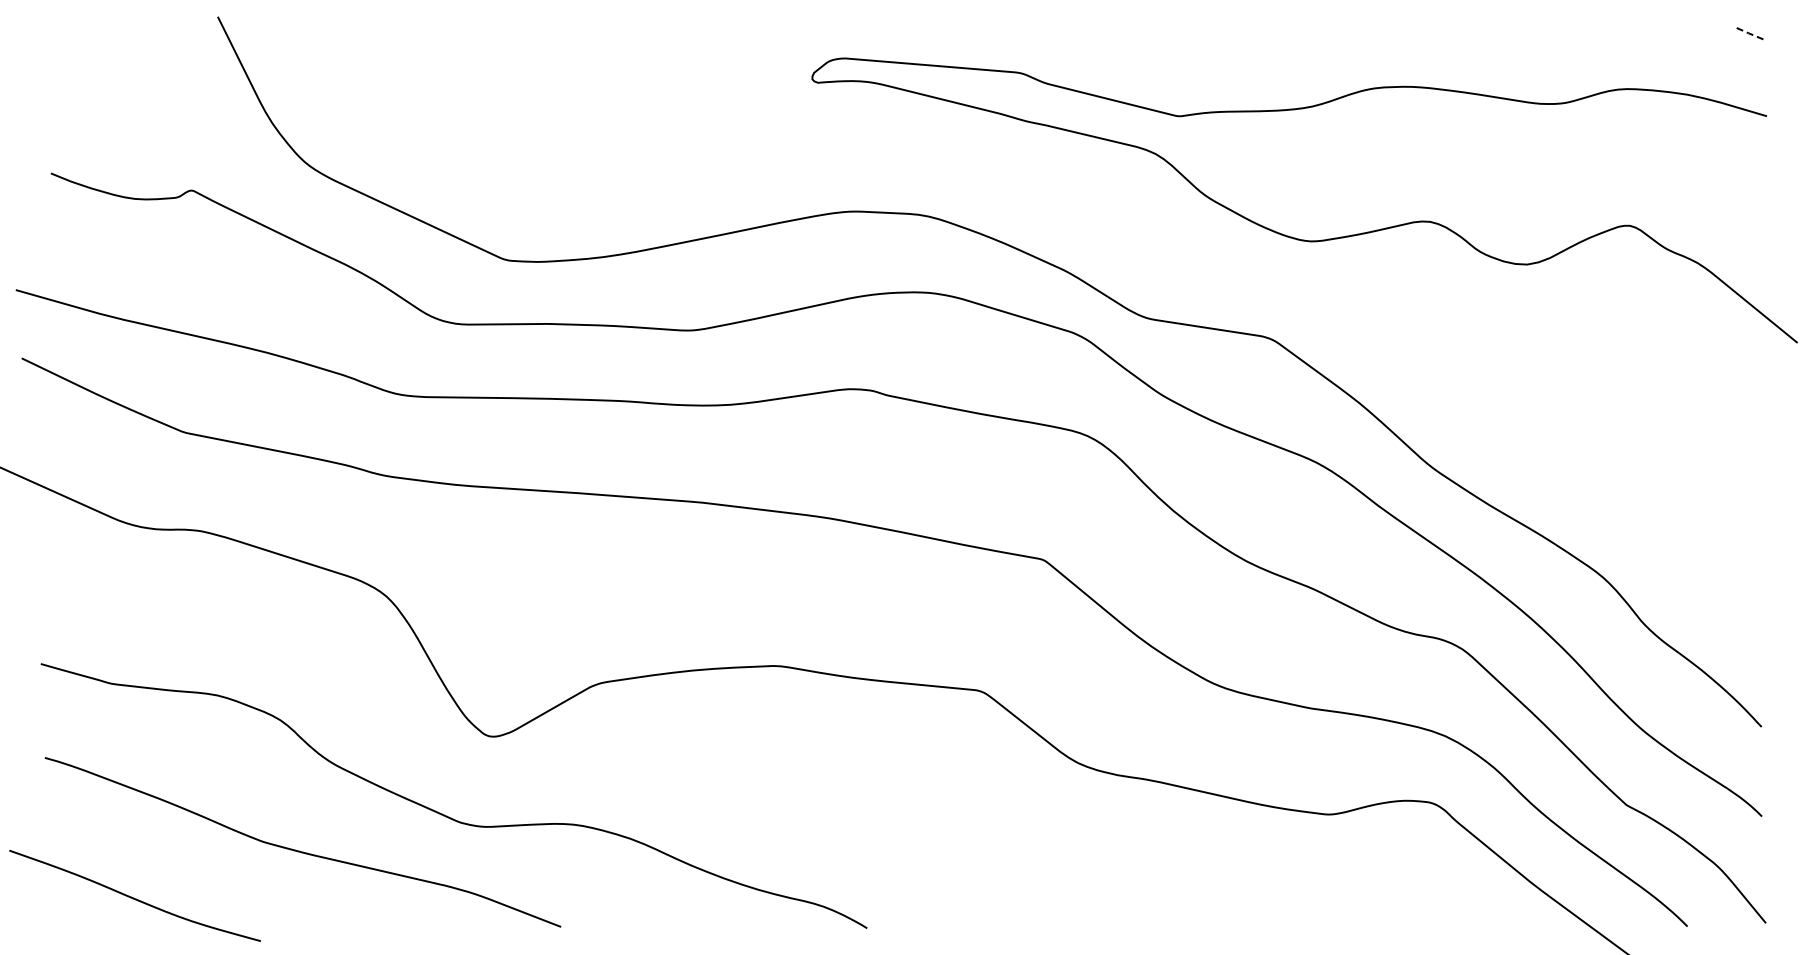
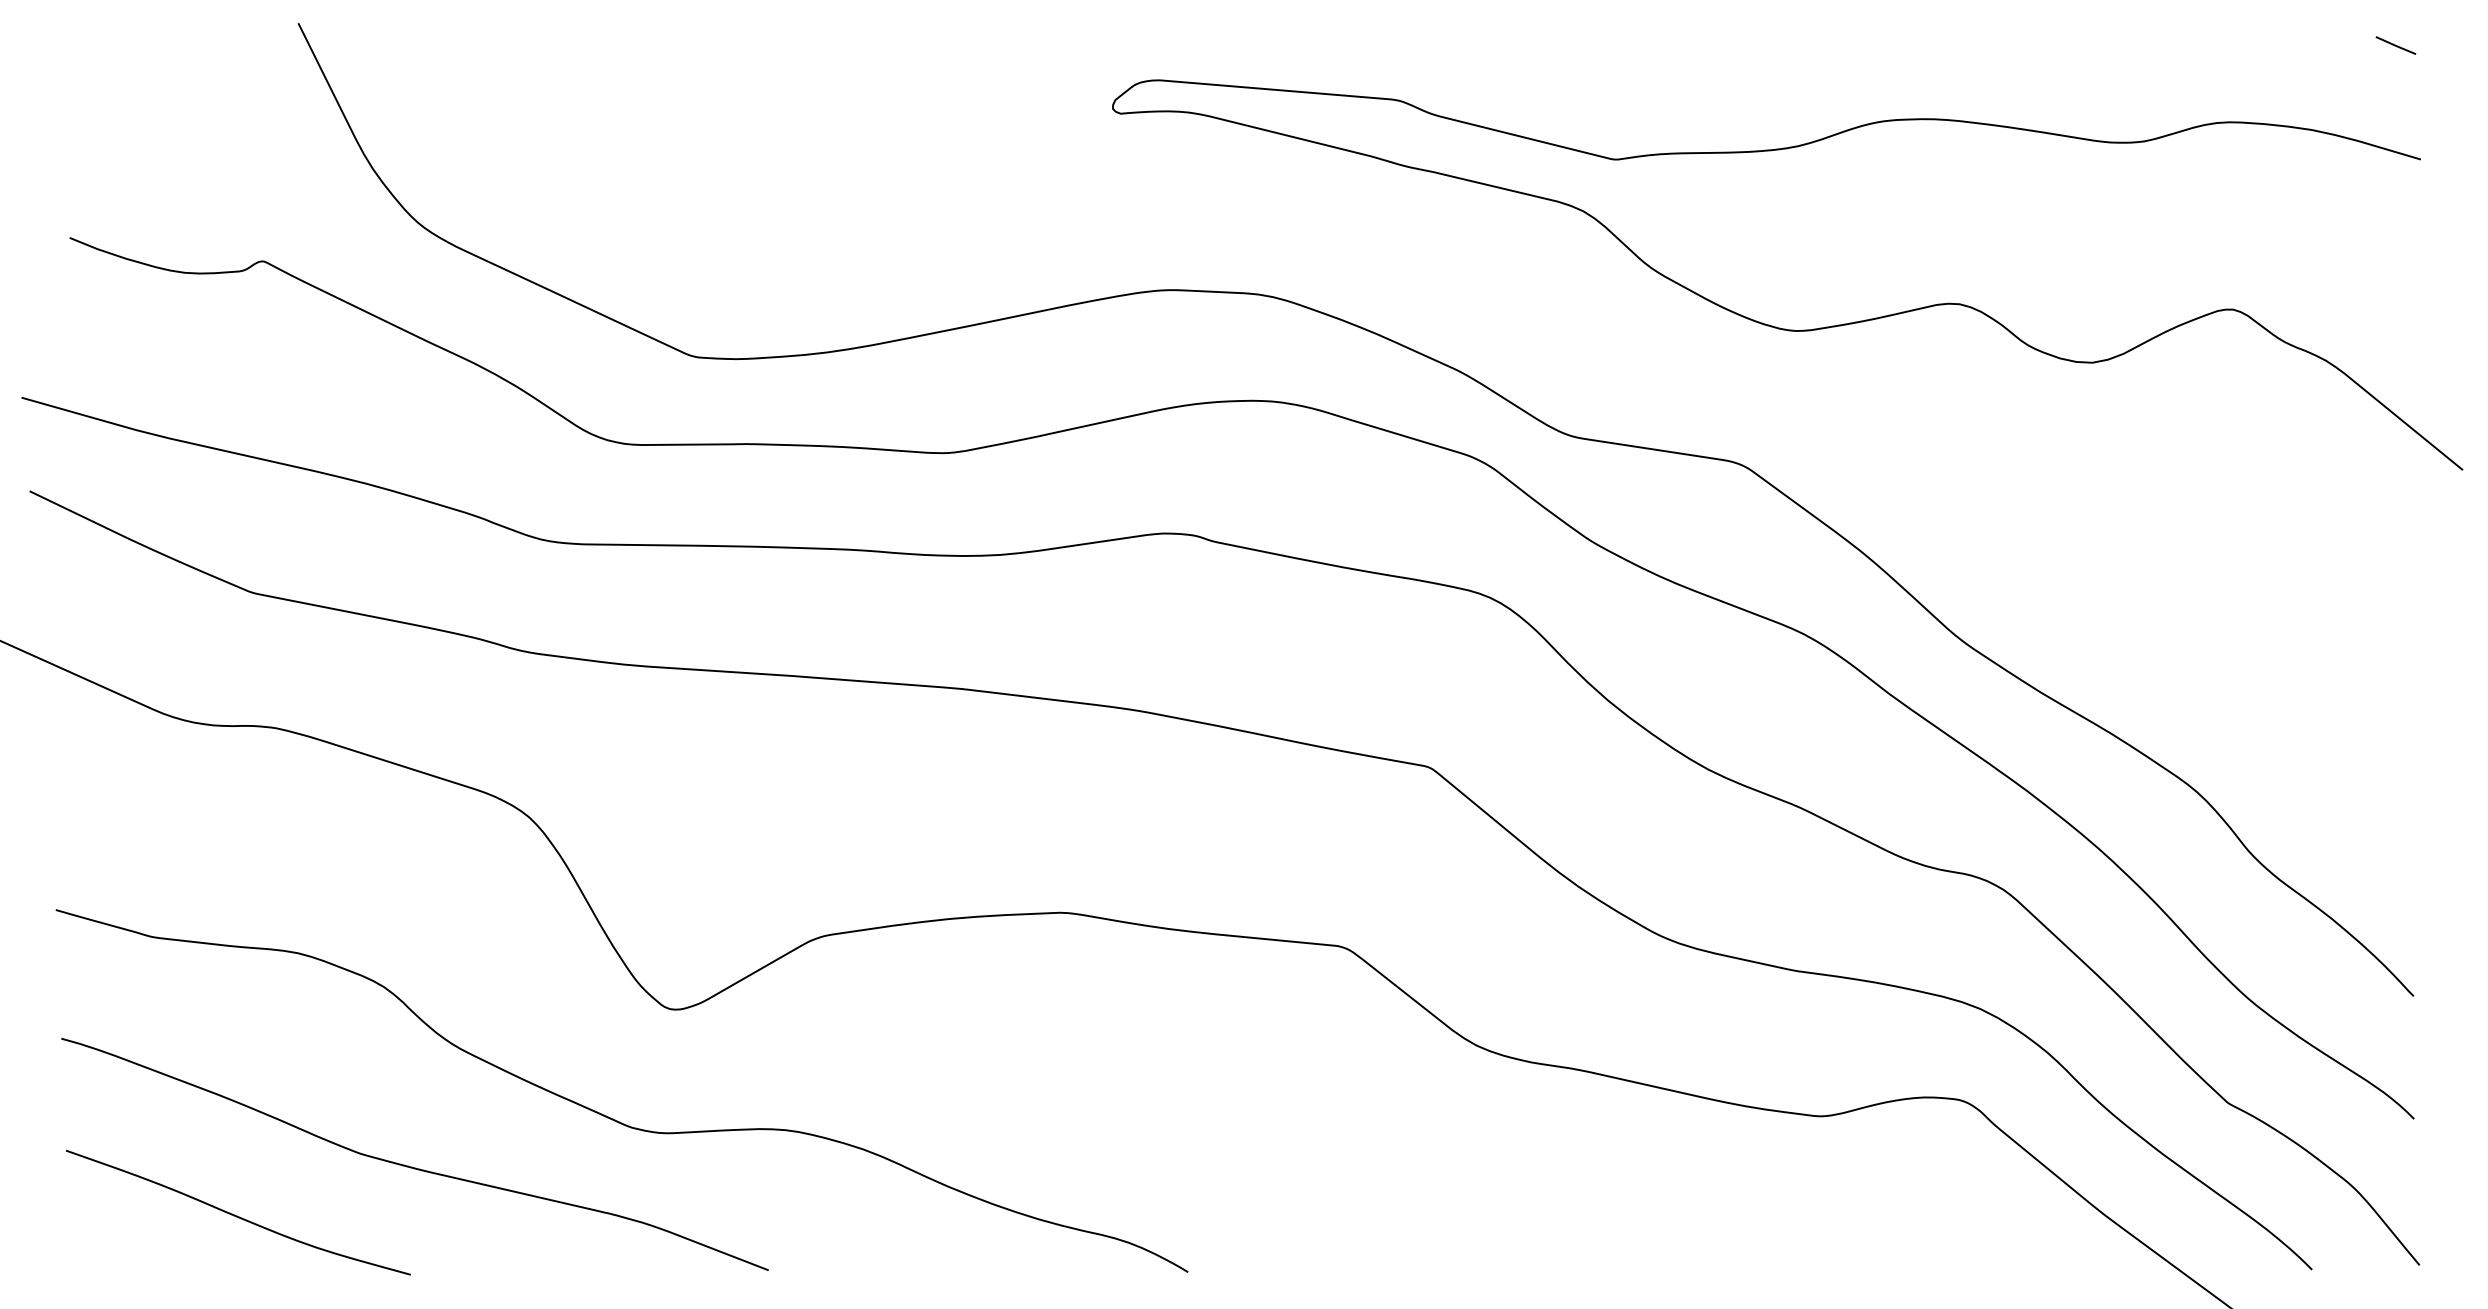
line: (1748, 33) -> (2395, 46), dashed -> solid
curve: (134, 897) -> (237, 1214), moved

